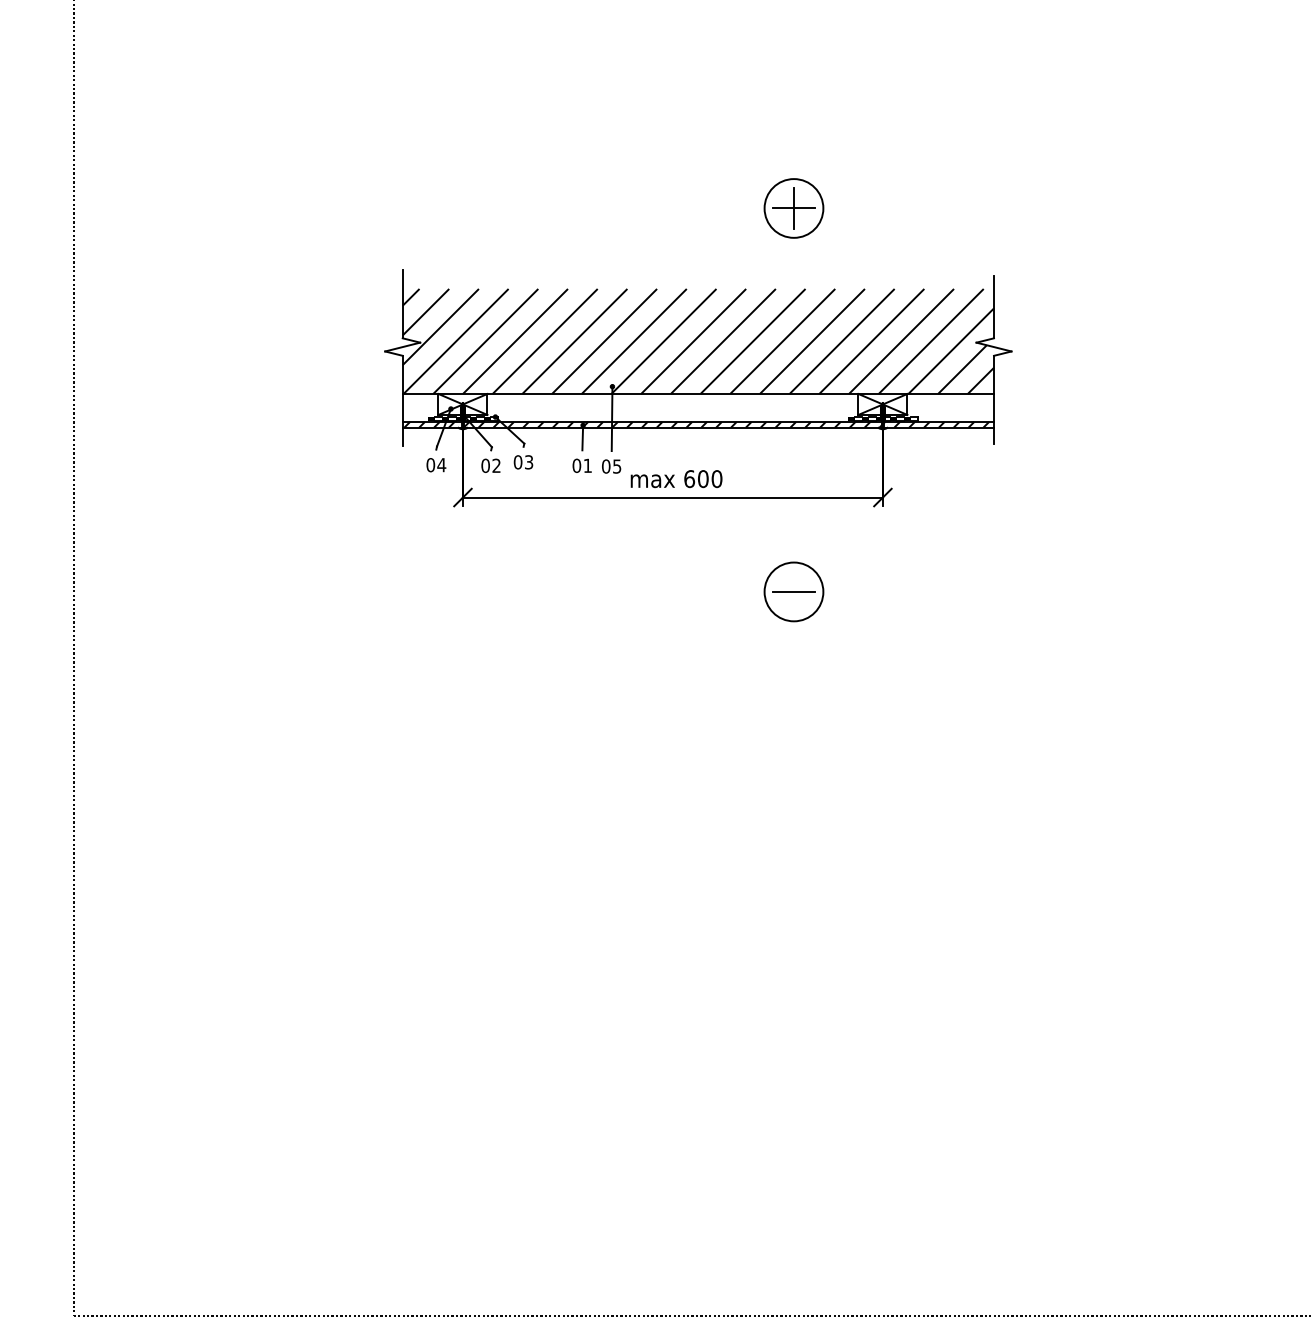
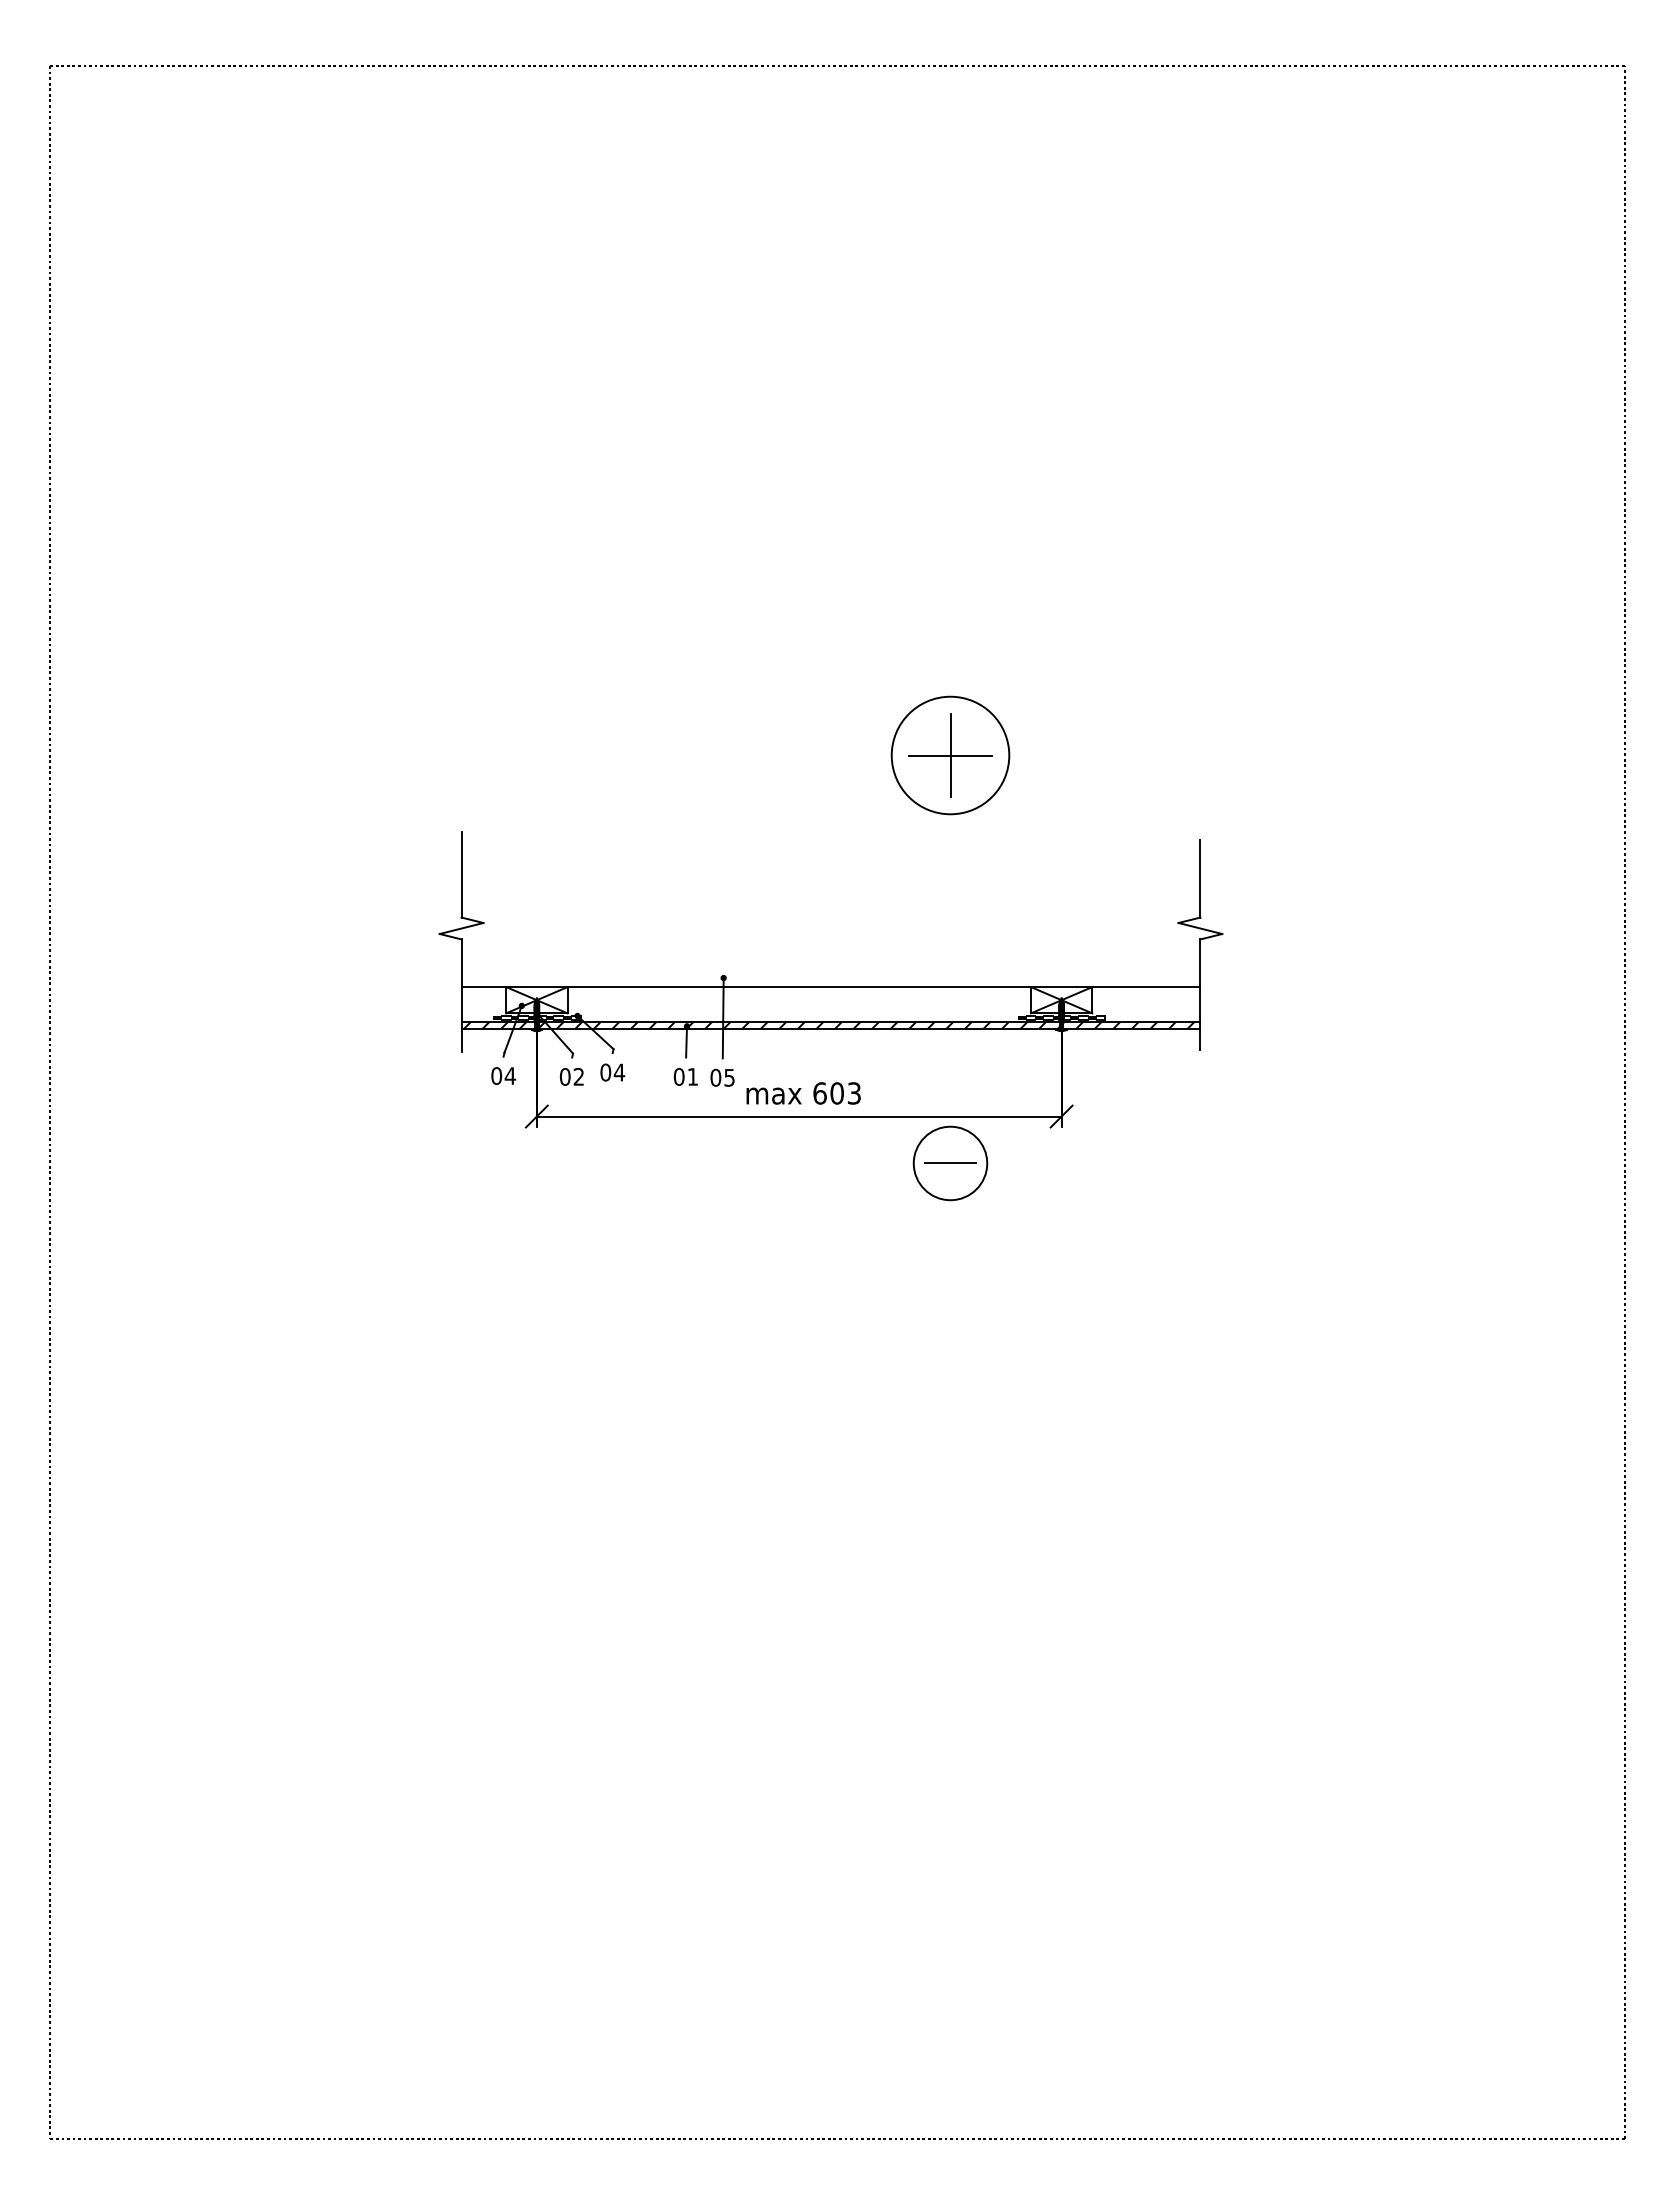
part: (793, 207) -> (950, 754), size x1.6
hatch: (697, 341) -> (830, 921), removed
text: (529, 462) -> (619, 1072), 03 -> 04
text: (717, 479) -> (854, 1093), 600 -> 603
part: (793, 591) -> (950, 1163), moved

